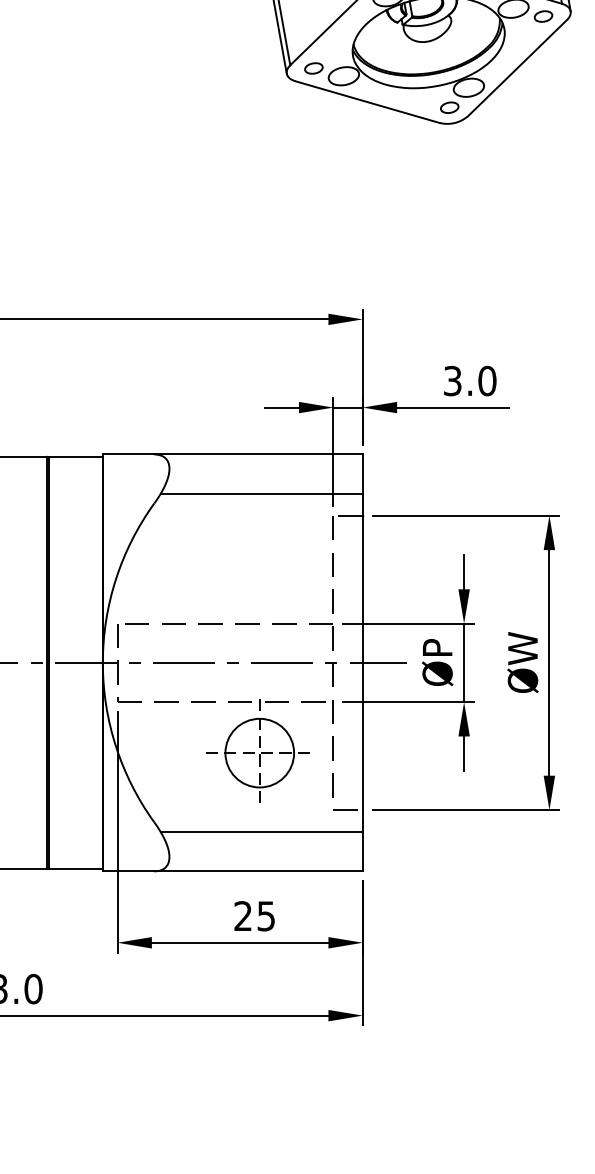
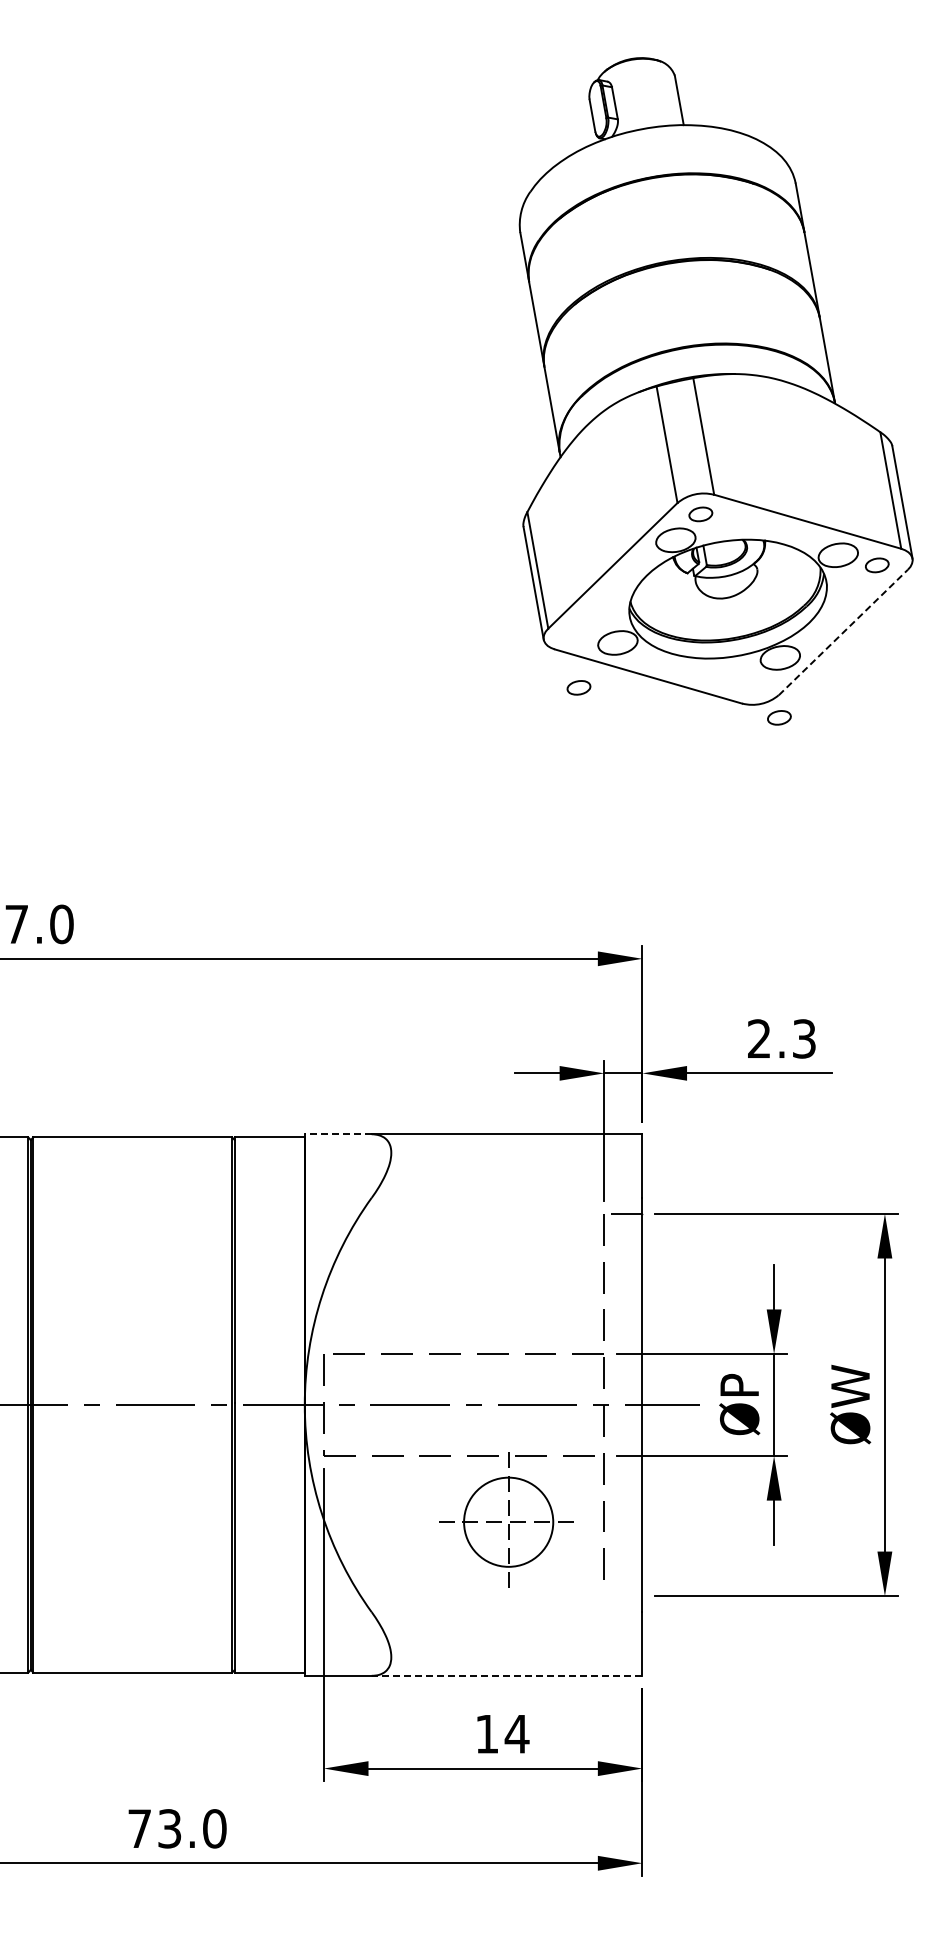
part: (313, 68) -> (578, 687), moved
line: (517, 68) -> (843, 632), solid -> dashed
part: (449, 107) -> (779, 717), moved
text: (470, 380) -> (782, 1038), 3.0 -> 2.3
line: (128, 454) -> (337, 1134), solid -> dashed
line: (261, 493) -> (510, 1185), removed
line: (348, 810) -> (623, 1596), removed
line: (261, 831) -> (510, 1624), removed
line: (258, 871) -> (506, 1675), solid -> dashed
text: (255, 915) -> (502, 1733), 25 -> 14

